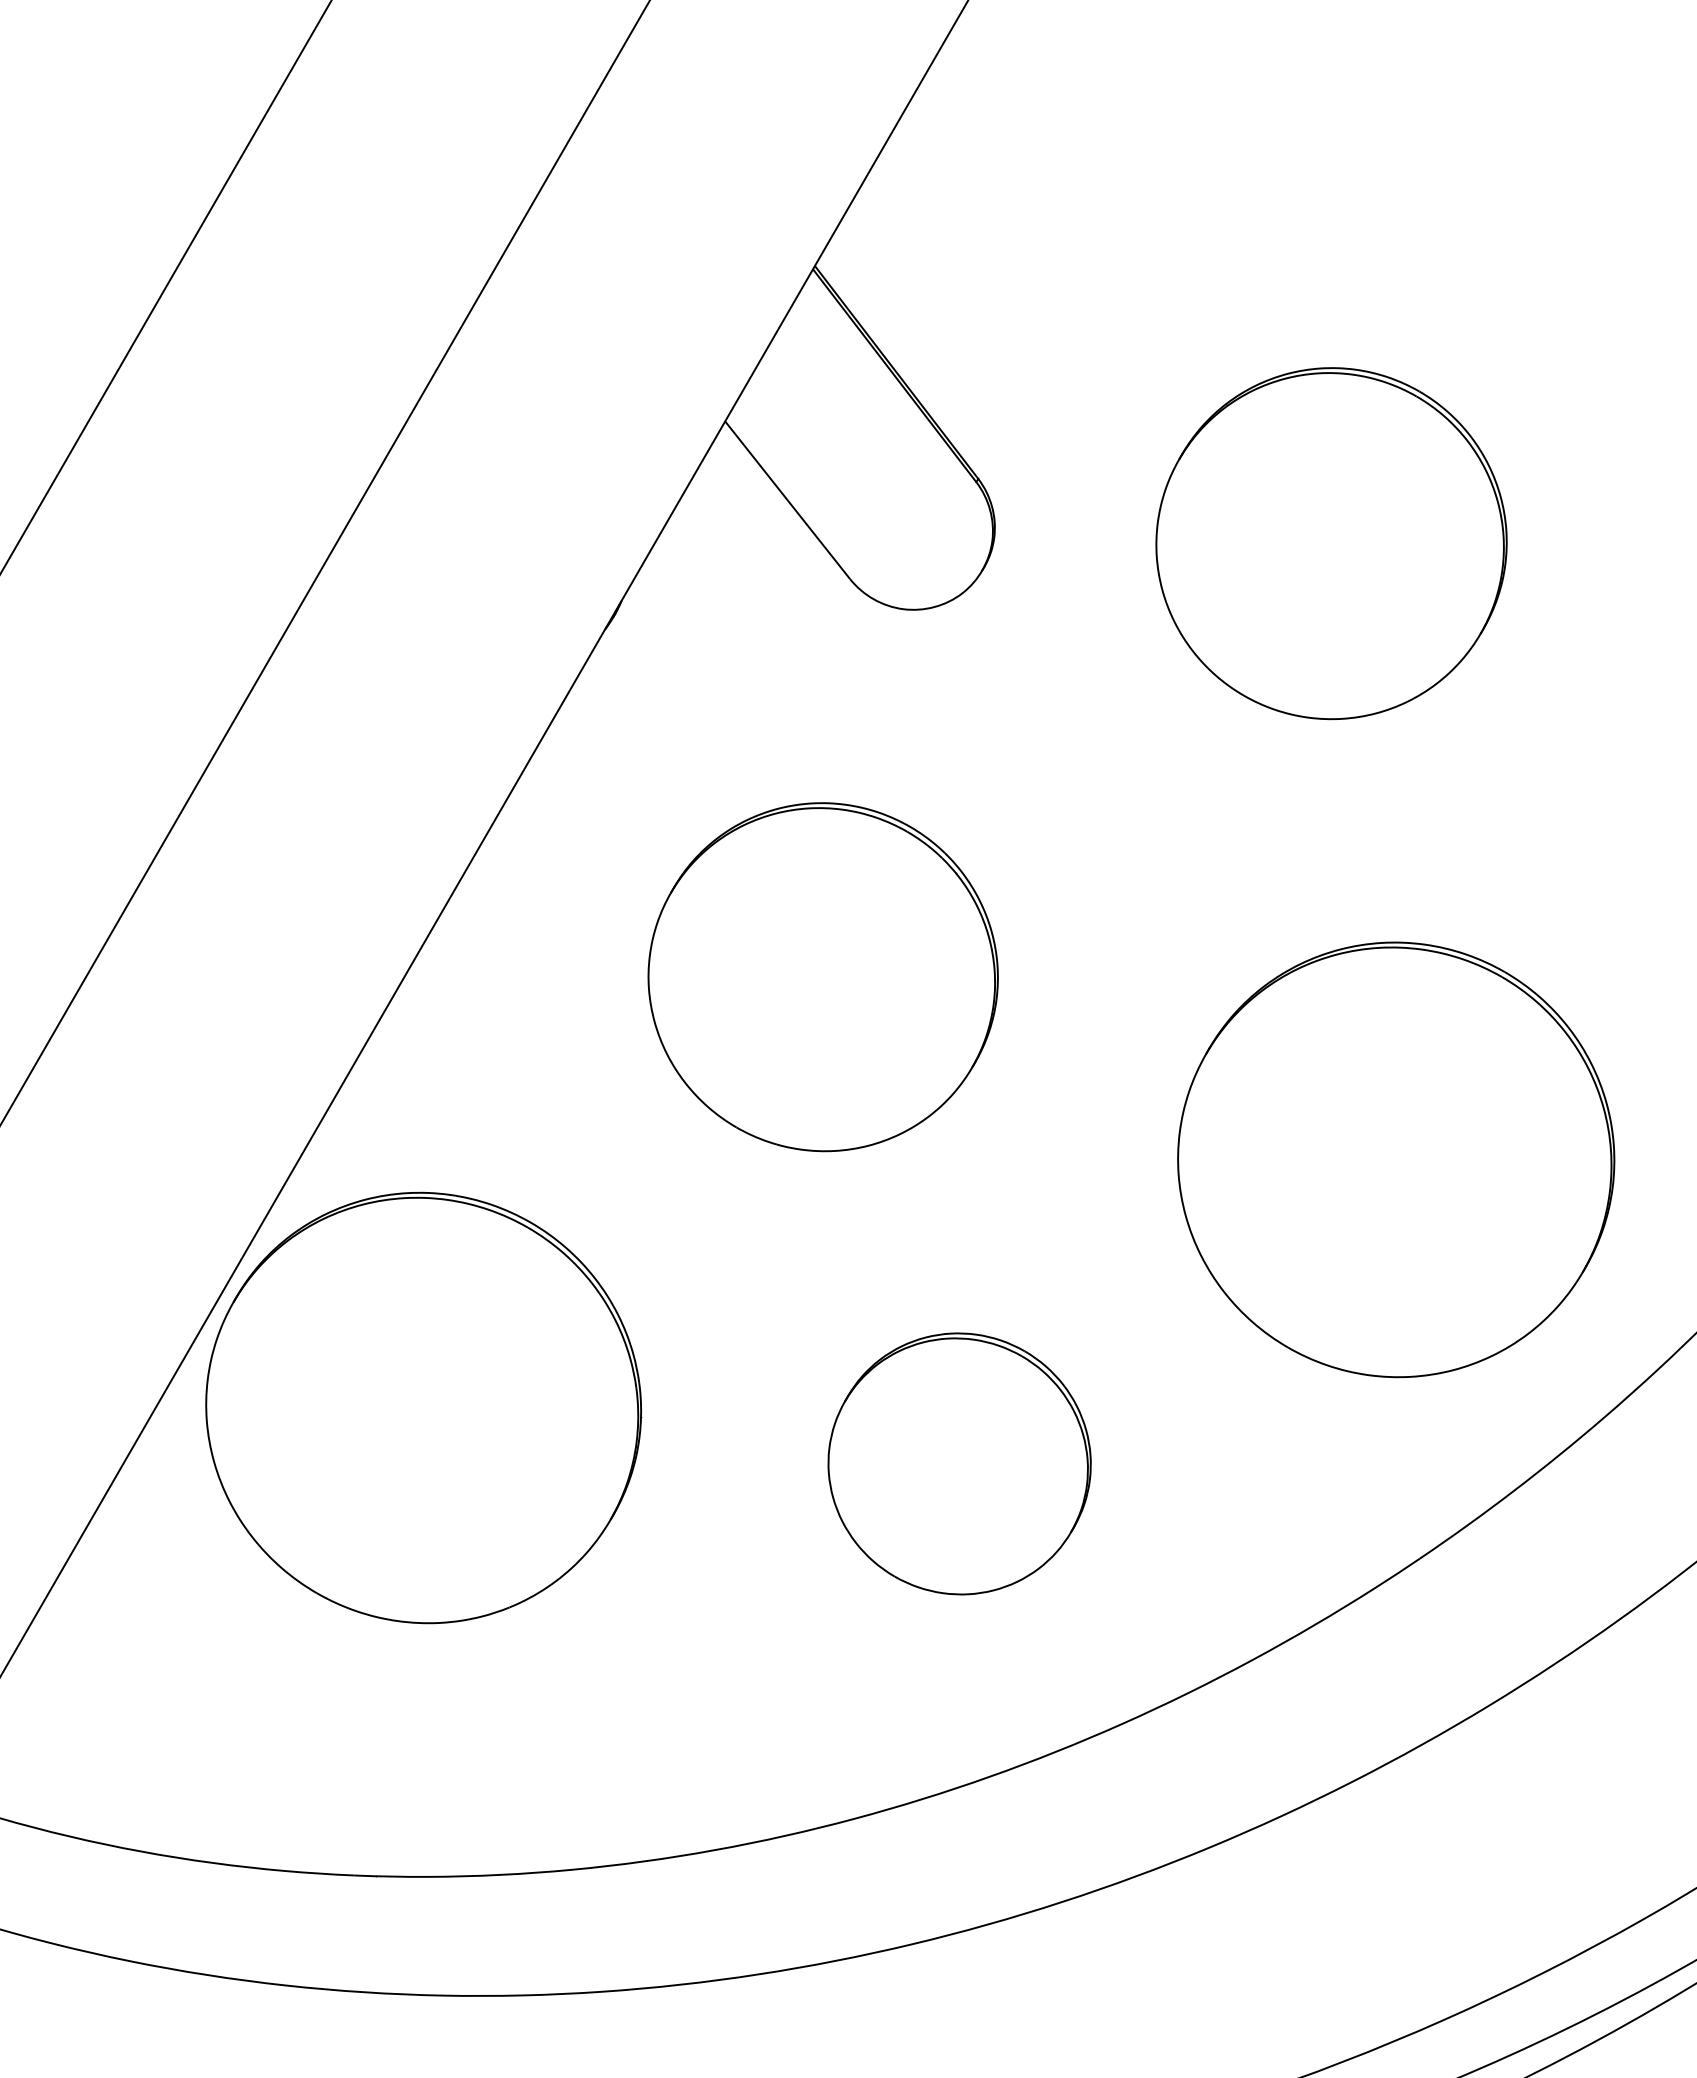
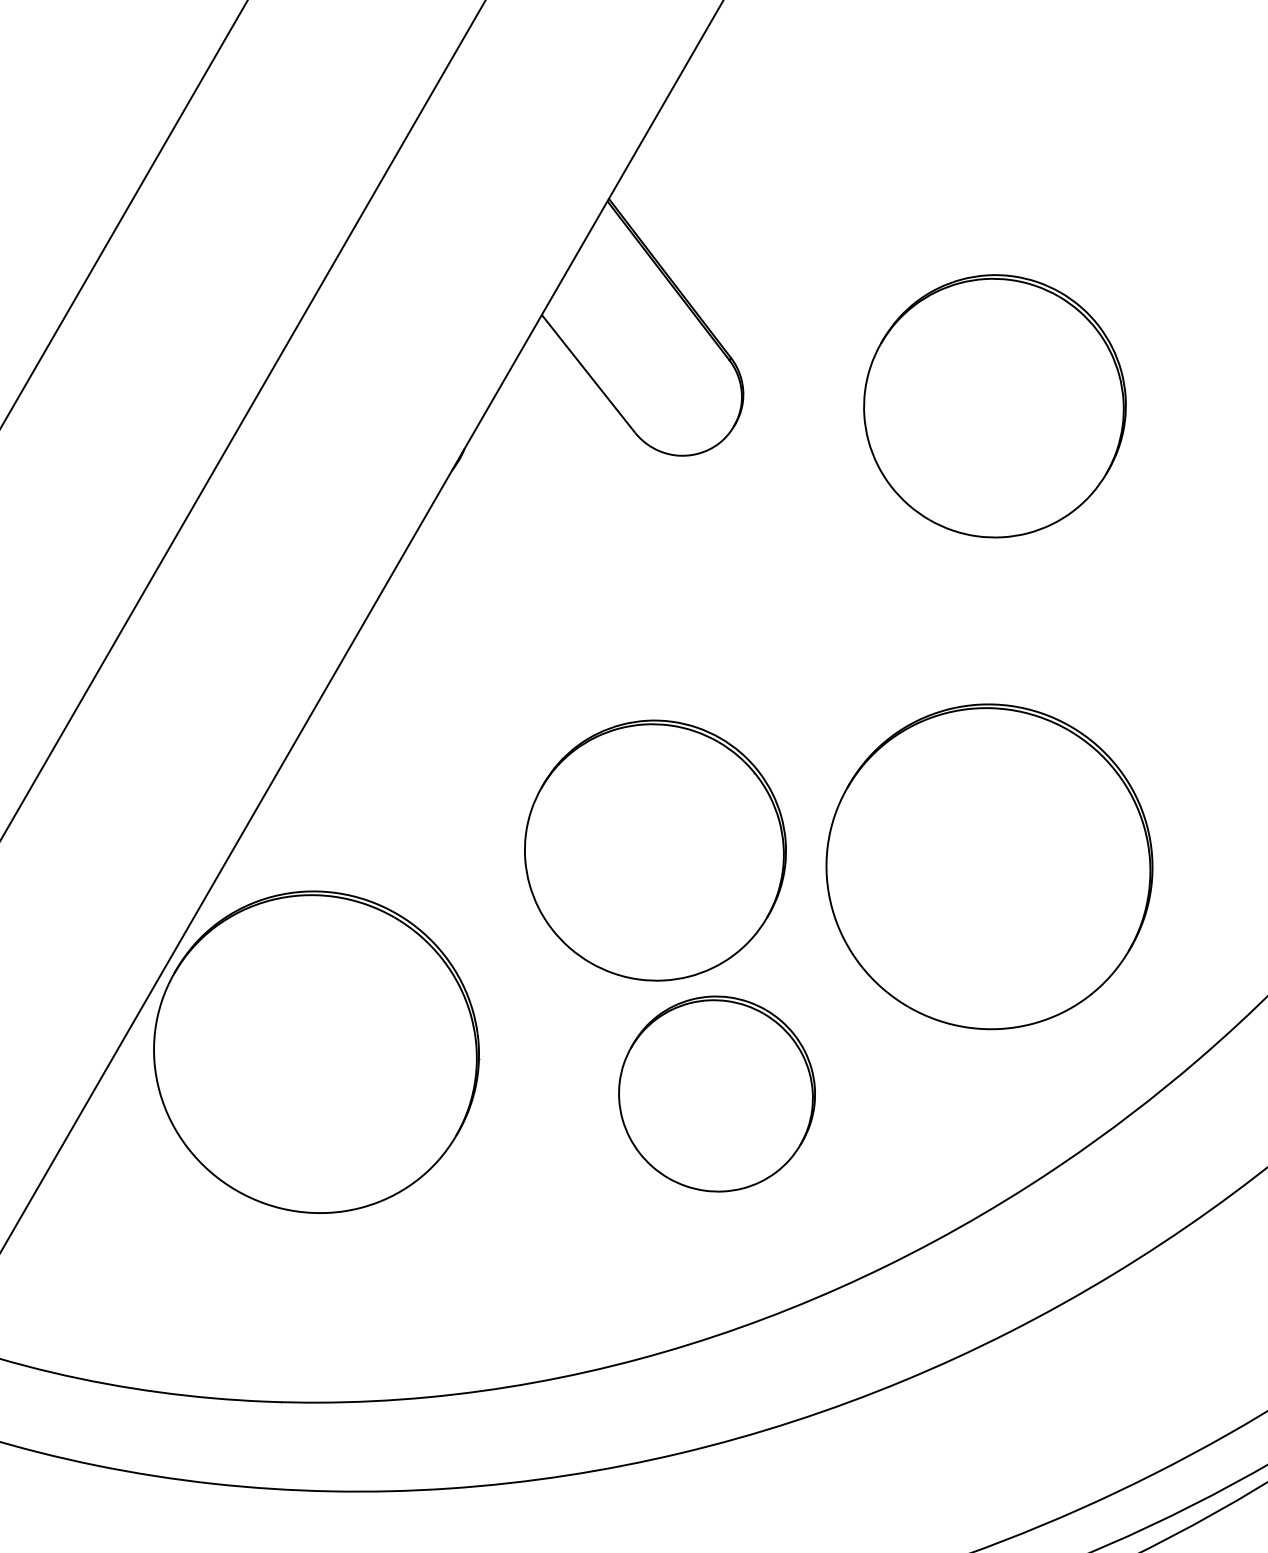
part: (822, 977) -> (654, 850), moved
part: (1396, 1159) -> (989, 866), moved

